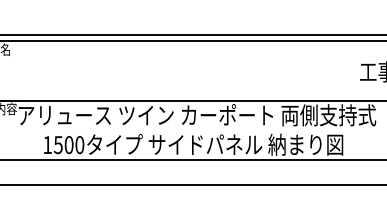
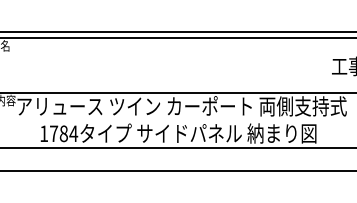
text: (68, 144) -> (63, 133), 1500 -> 1784

